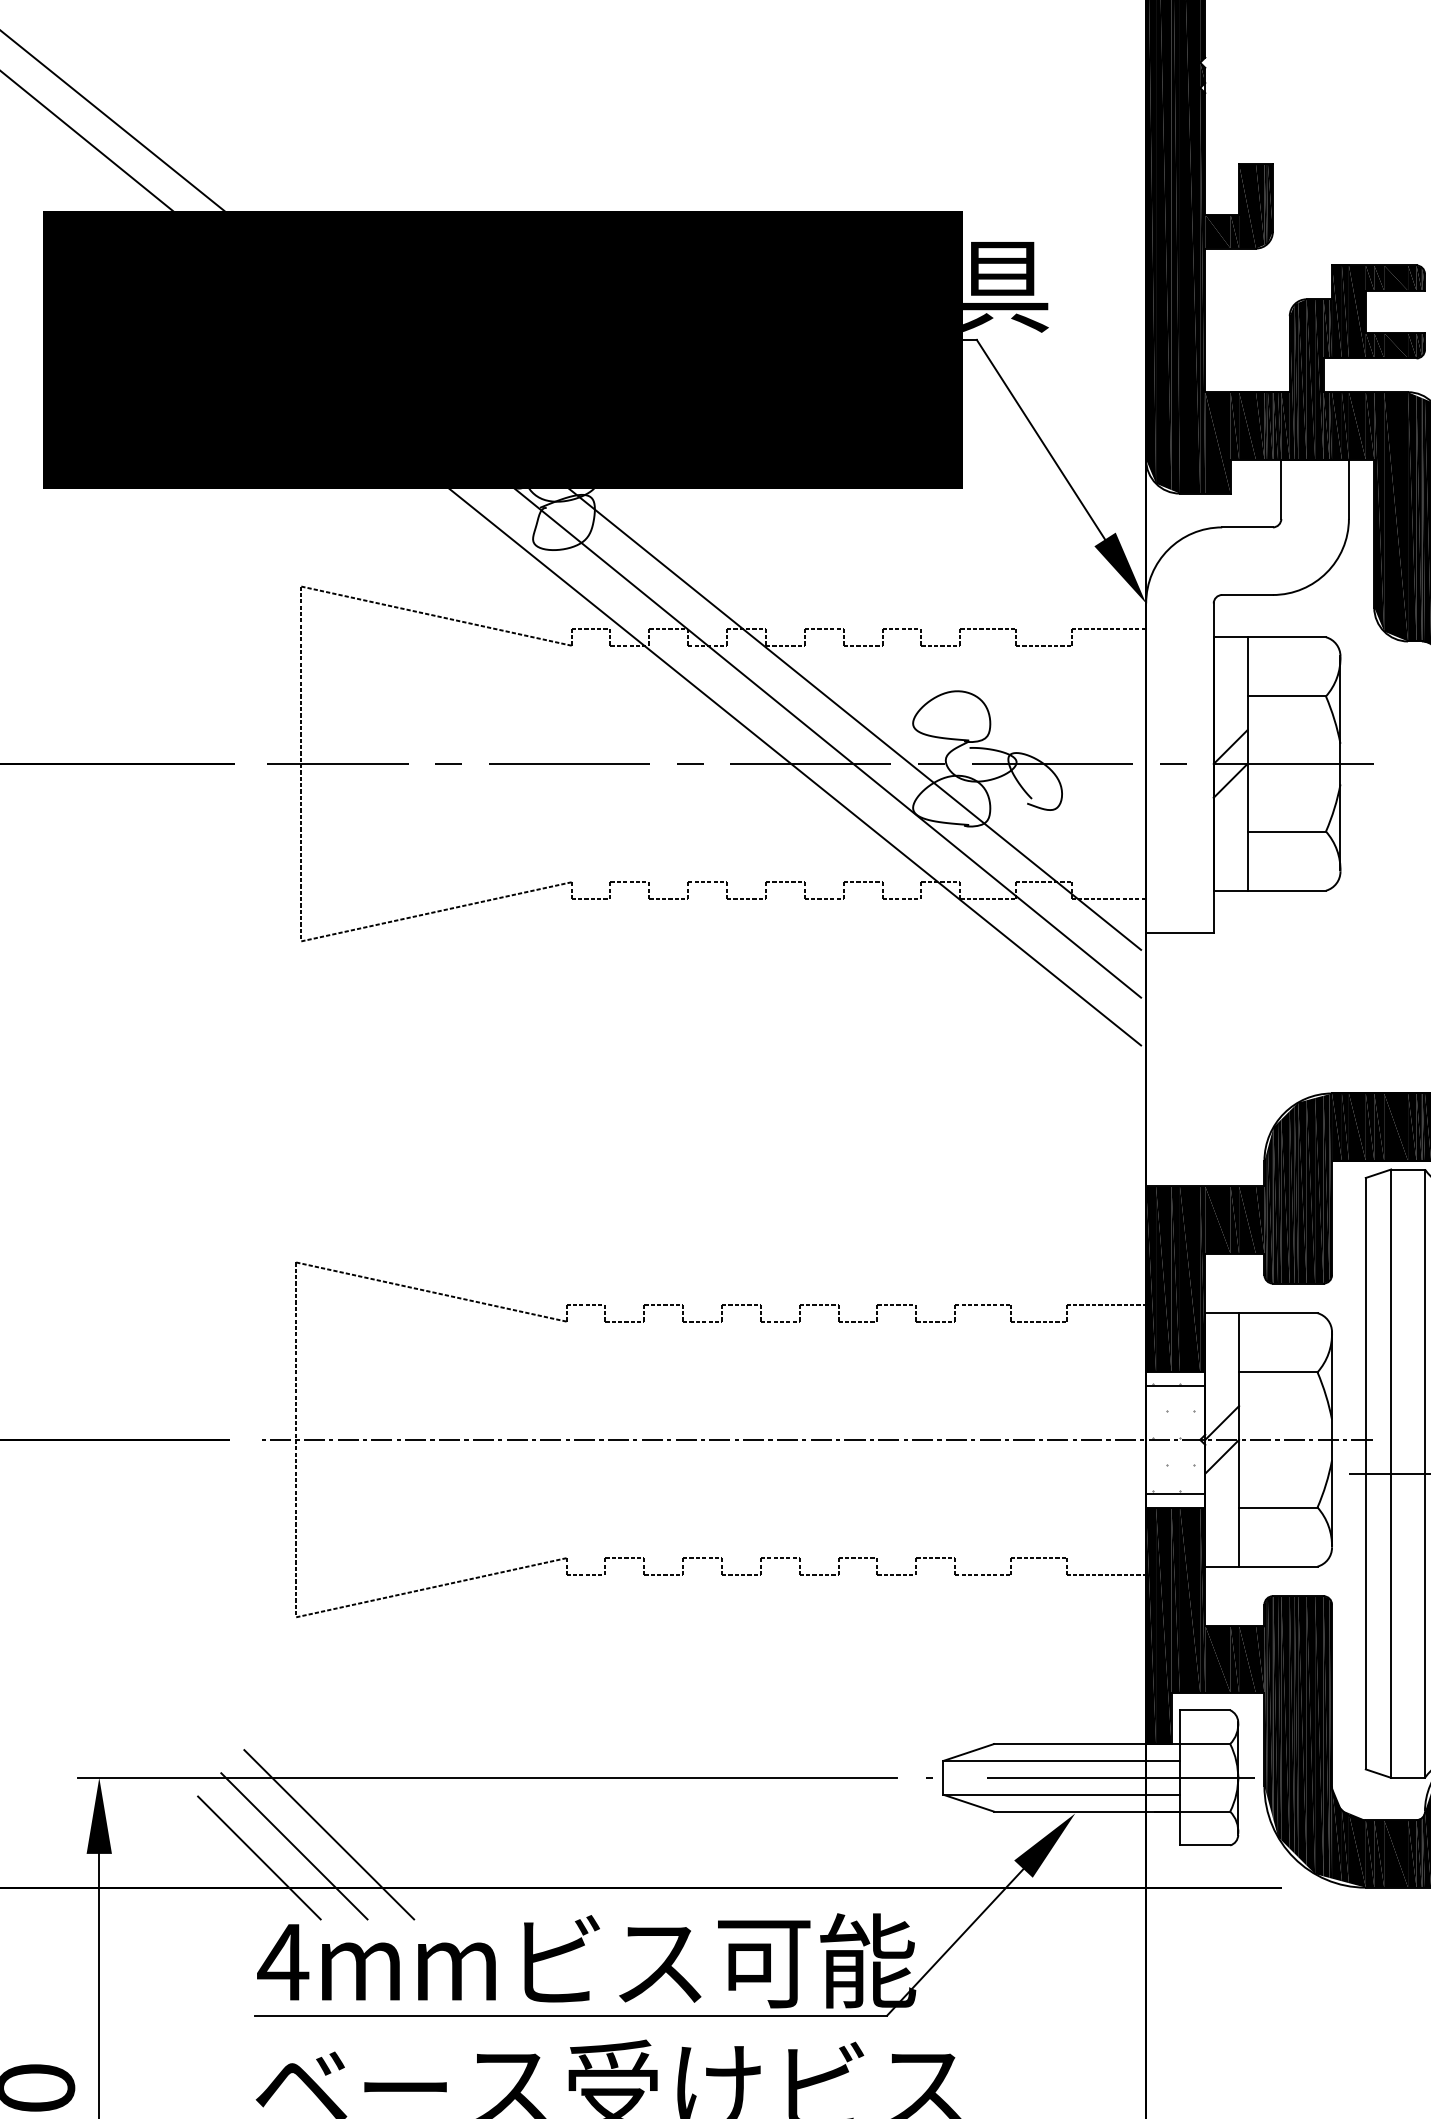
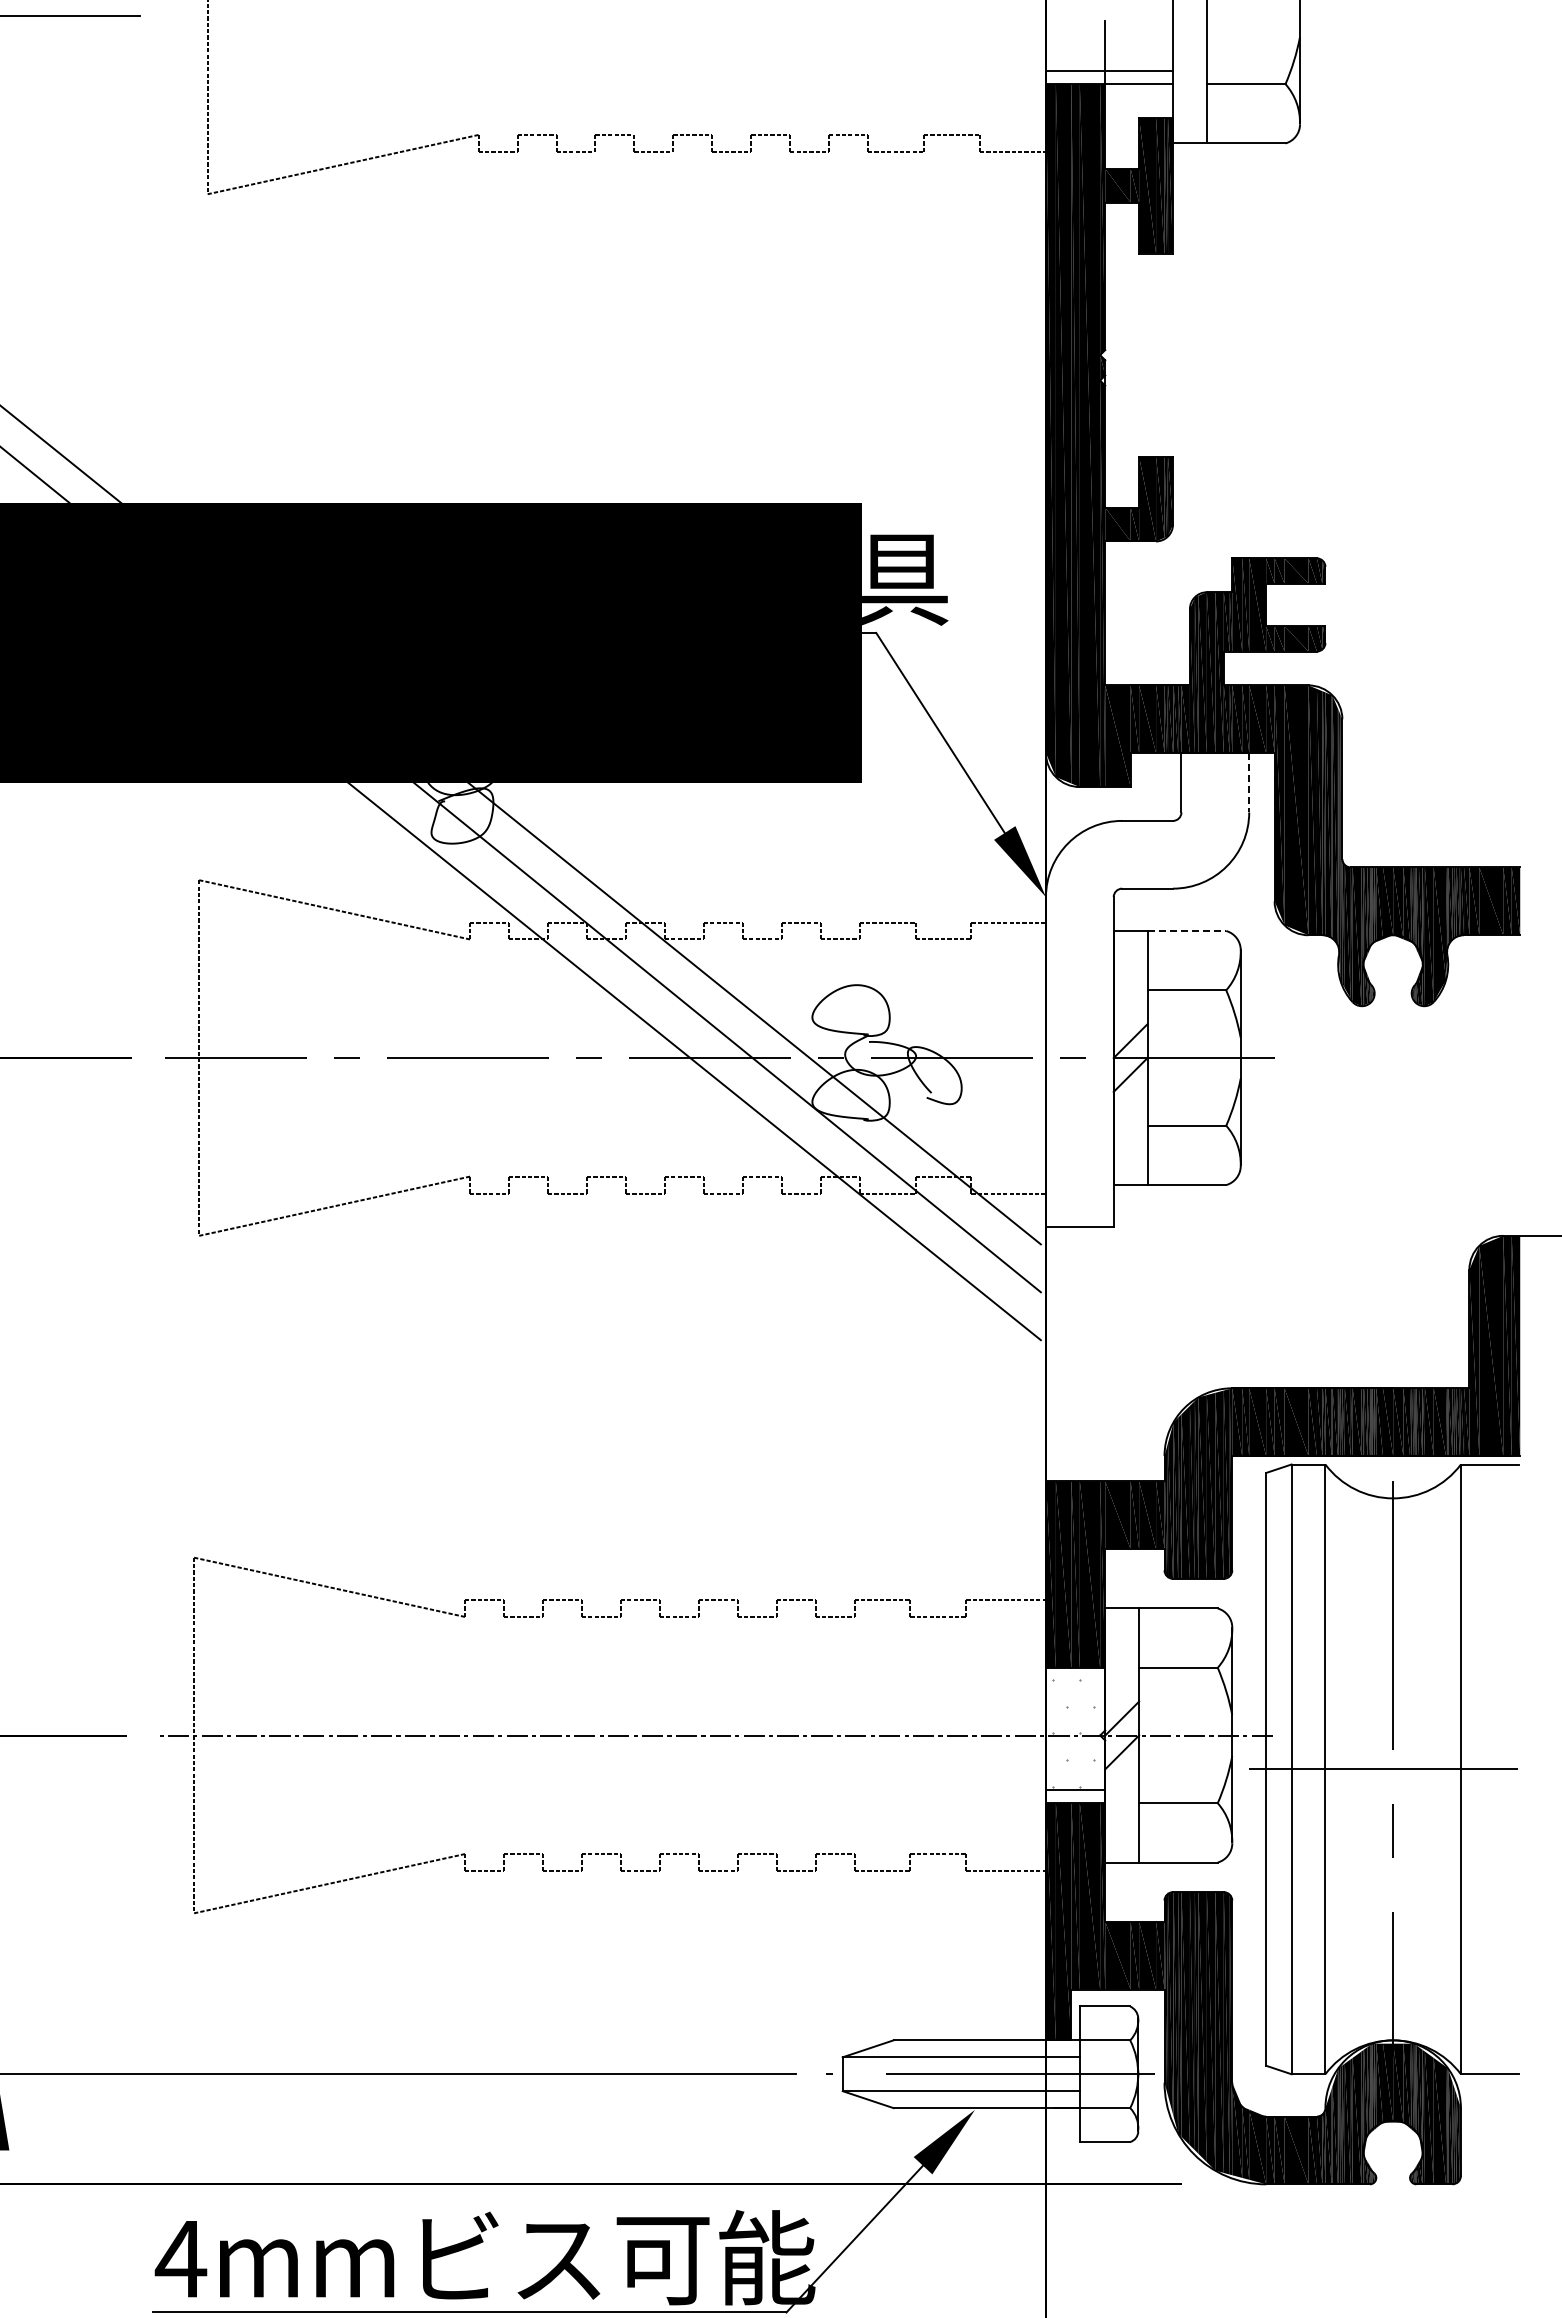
line: (1349, 489) -> (1249, 782), solid -> dashed
line: (1287, 637) -> (1187, 931), solid -> dashed
line: (1175, 1386) -> (1075, 1681), removed
line: (329, 1834) -> (227, 2131), removed
line: (293, 1845) -> (191, 2142), removed
line: (258, 1857) -> (156, 2154), removed

